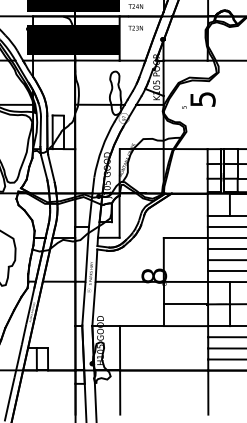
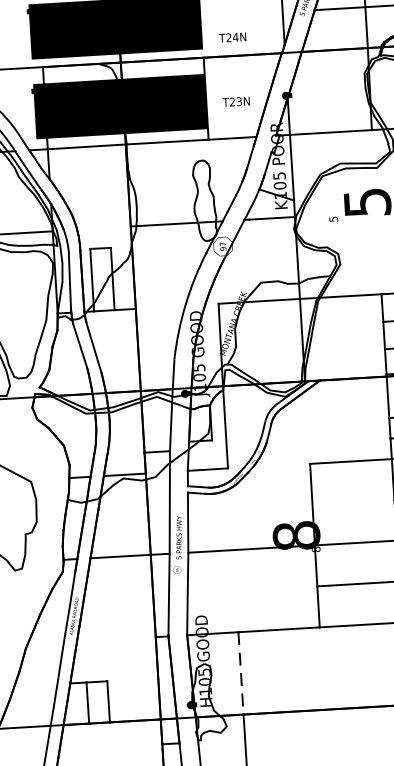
text: (135, 27) -> (235, 100), moved
line: (120, 348) -> (241, 673), solid -> dashed

